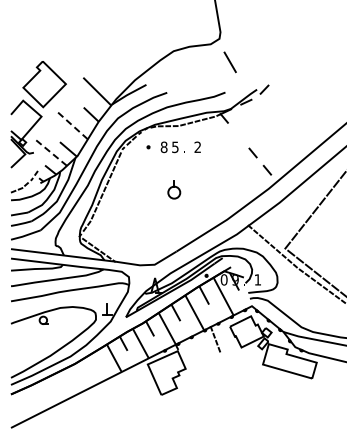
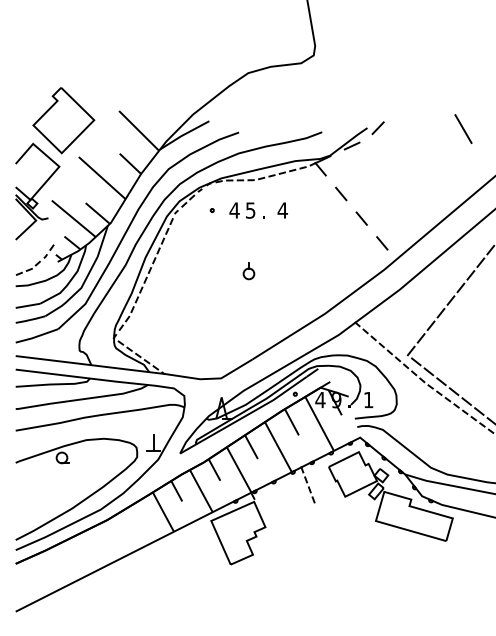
line: (229, 62) -> (462, 129), moved
line: (71, 124) -> (102, 177), dashed -> solid
line: (238, 135) -> (340, 193), added
text: (197, 146) -> (282, 209), 2 -> 4
text: (163, 147) -> (233, 210), 8 -> 4
line: (51, 153) -> (73, 219), dashed -> solid
part: (173, 189) -> (248, 270), size x0.62
text: (223, 279) -> (319, 399), 0 -> 4

